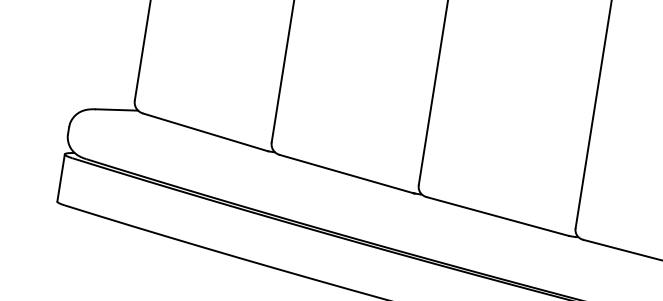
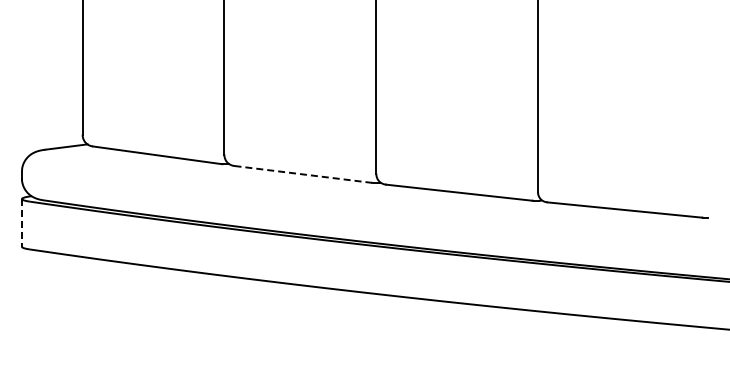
line: (346, 174) -> (303, 174), solid -> dashed
line: (60, 177) -> (21, 222), solid -> dashed

